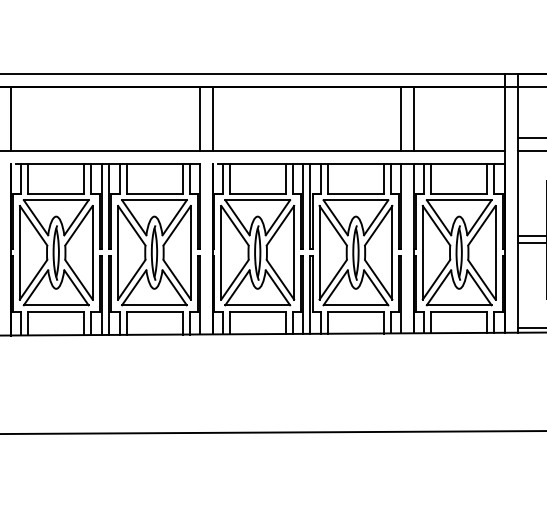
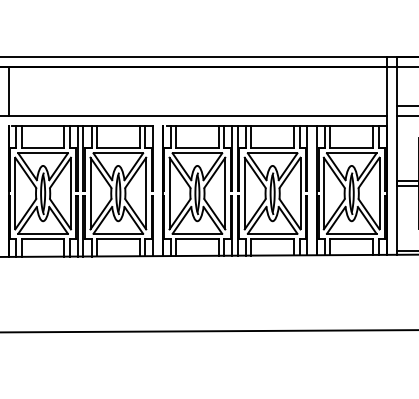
line: (199, 118) -> (152, 90), removed
line: (212, 118) -> (162, 90), removed
line: (401, 118) -> (307, 90), removed
line: (414, 118) -> (317, 90), removed

